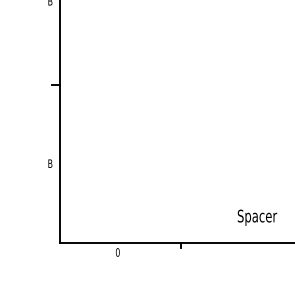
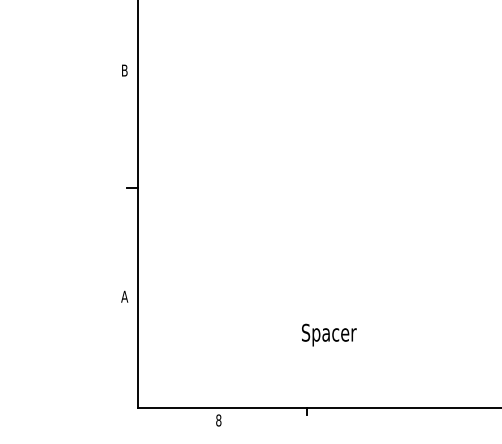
text: (50, 163) -> (124, 296), B -> A
text: (257, 217) -> (329, 334), moved
text: (117, 252) -> (218, 420), 0 -> 8

